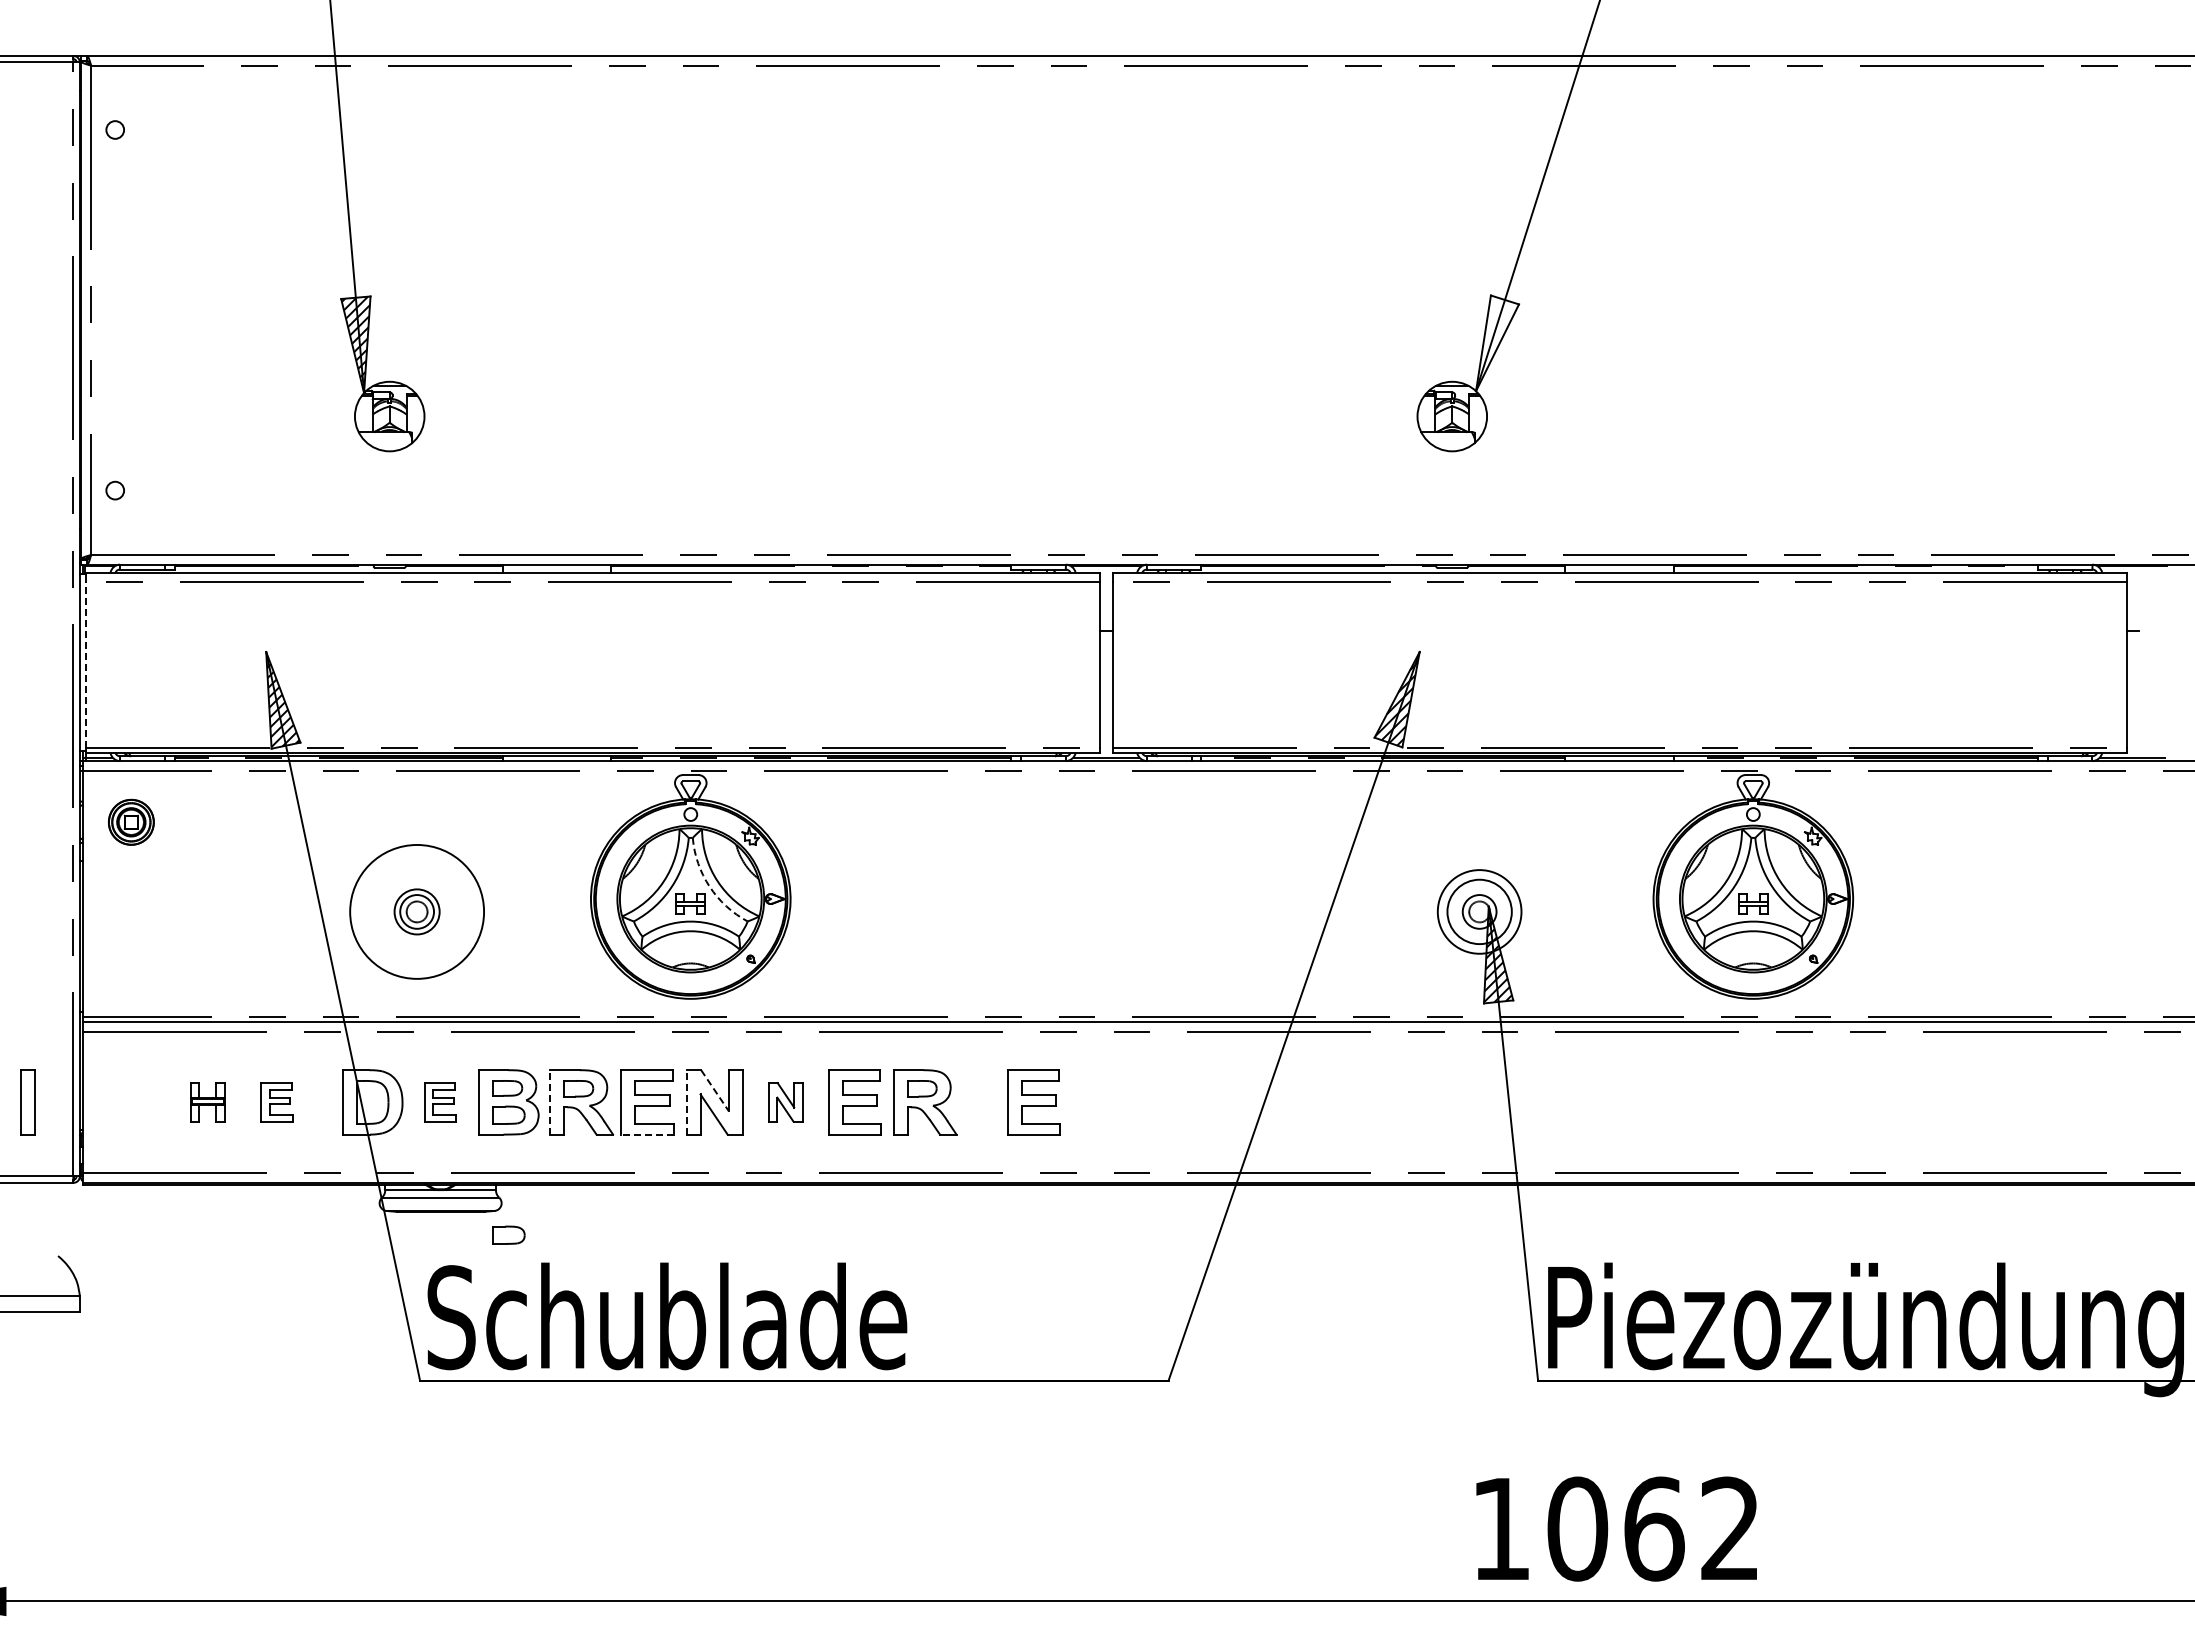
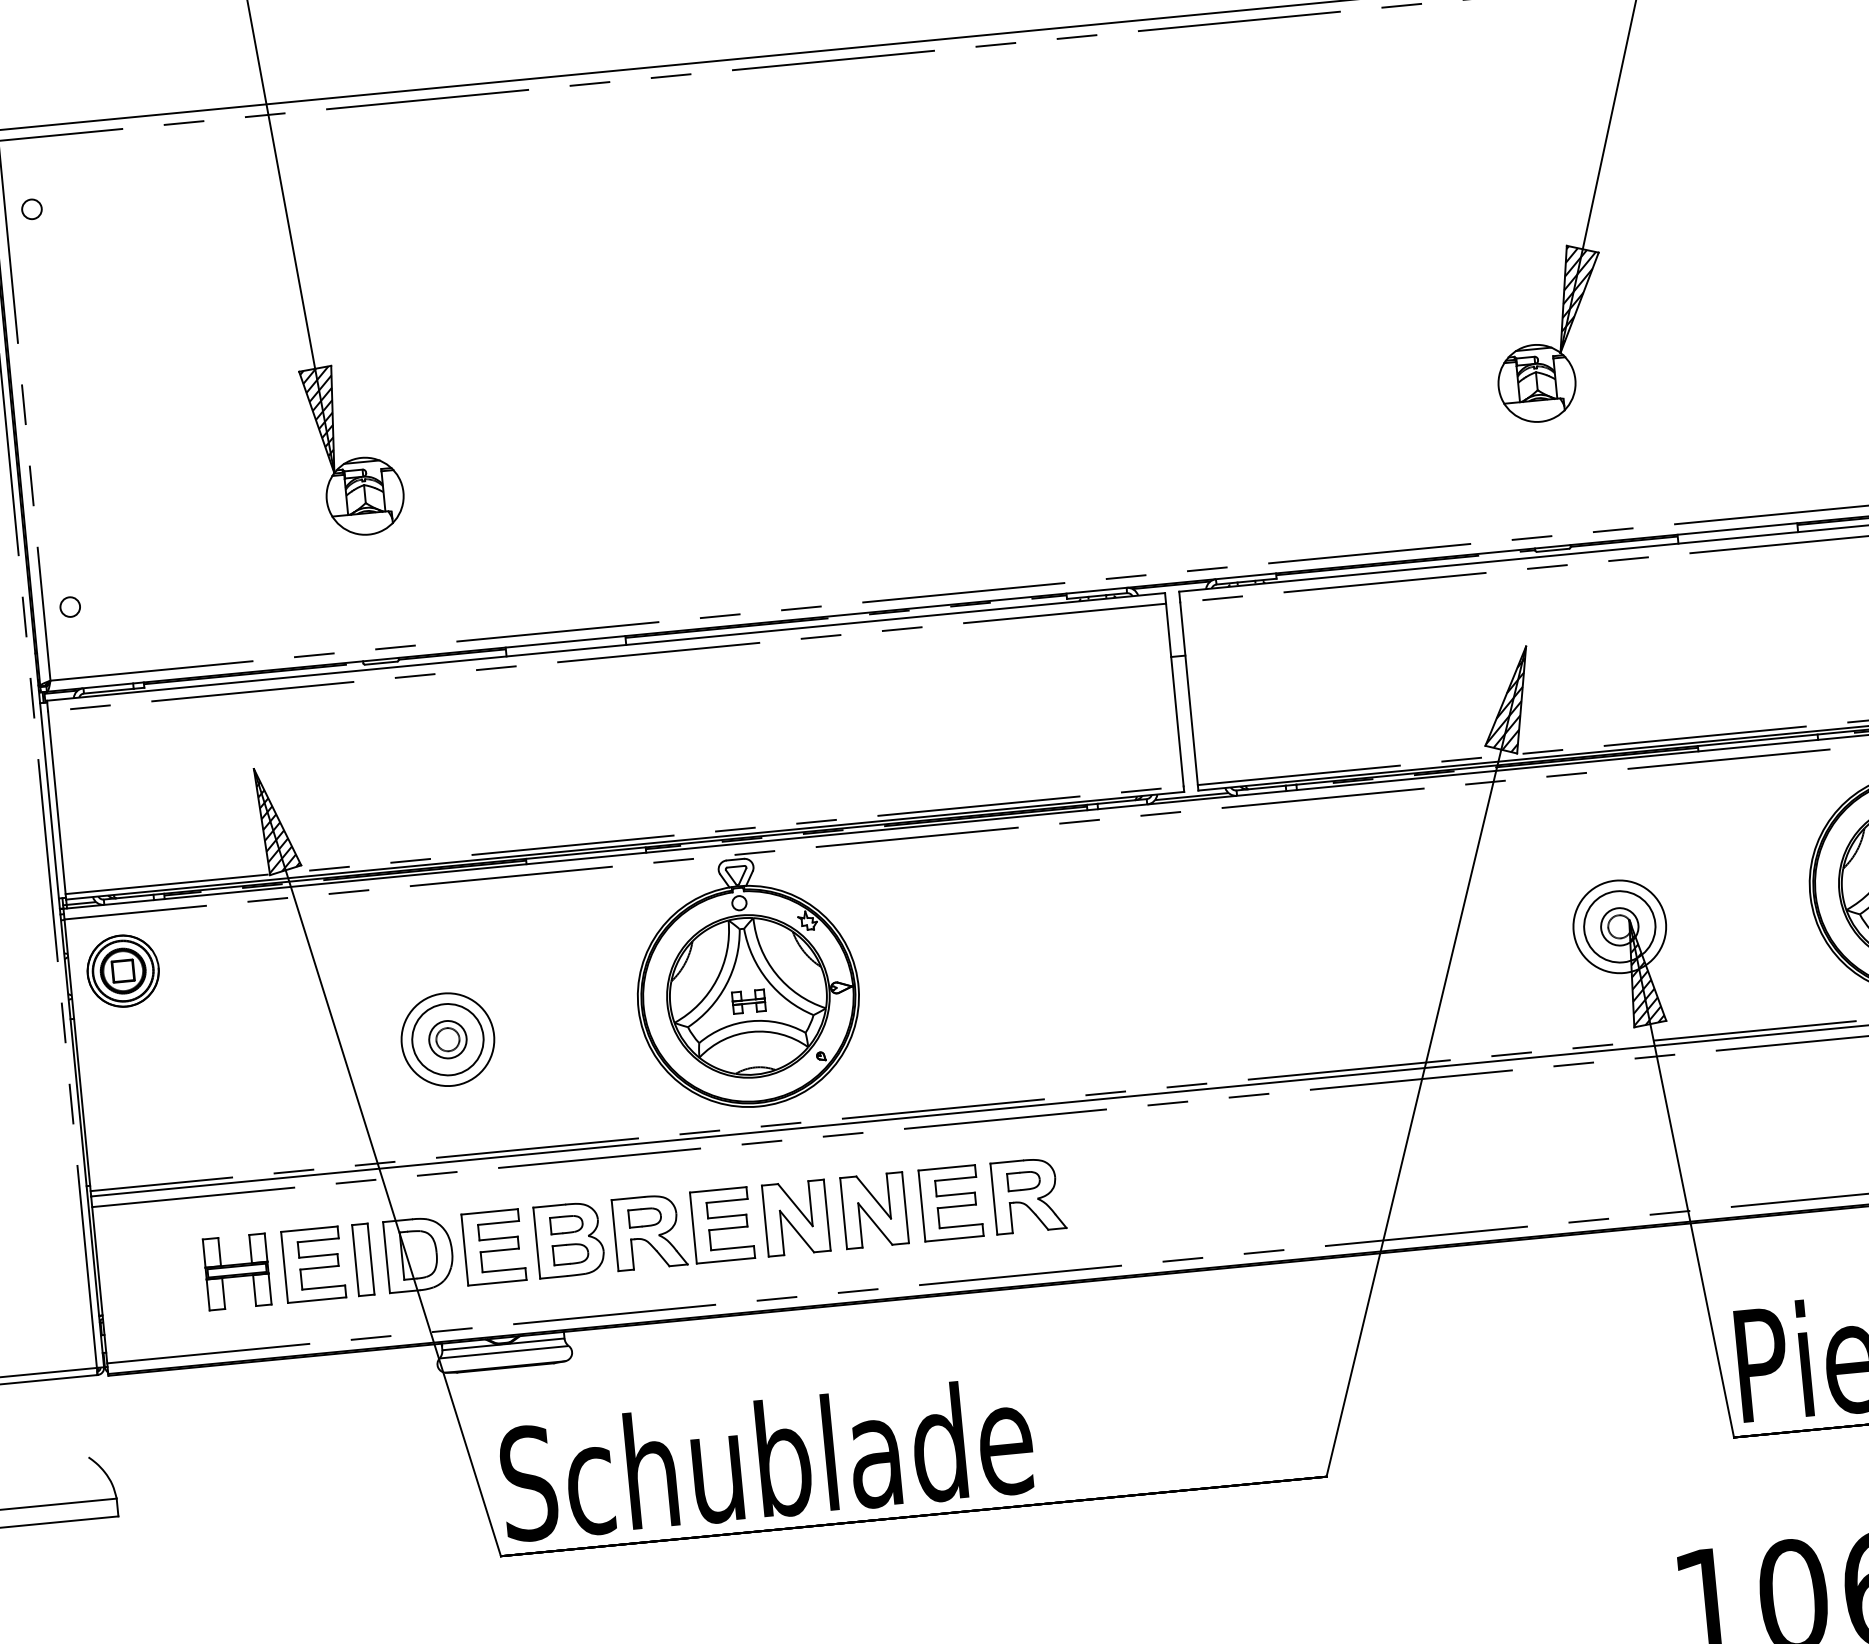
hatch: (1496, 340) -> (1577, 294), added
line: (86, 665) -> (57, 803), dashed -> solid
part: (131, 822) -> (123, 971), size x1.43
arc: (709, 886) -> (767, 980), dashed -> solid
circle: (416, 911) -> (447, 1039), size x0.62
circle: (416, 911) -> (447, 1039), size x1.43
line: (714, 1090) -> (794, 1205), dashed -> solid
line: (550, 1101) -> (615, 1234), dashed -> solid
line: (686, 1101) -> (765, 1220), dashed -> solid
part: (27, 1102) -> (362, 1260), moved
part: (207, 1102) -> (237, 1272), size x1.67
part: (276, 1102) -> (313, 1264), size x1.67
part: (440, 1102) -> (493, 1247), size x1.67
part: (785, 1102) -> (874, 1210), size x1.67
part: (1033, 1102) -> (1147, 1184), removed
line: (647, 1134) -> (725, 1260), dashed -> solid
part: (508, 1234) -> (582, 1385), removed

